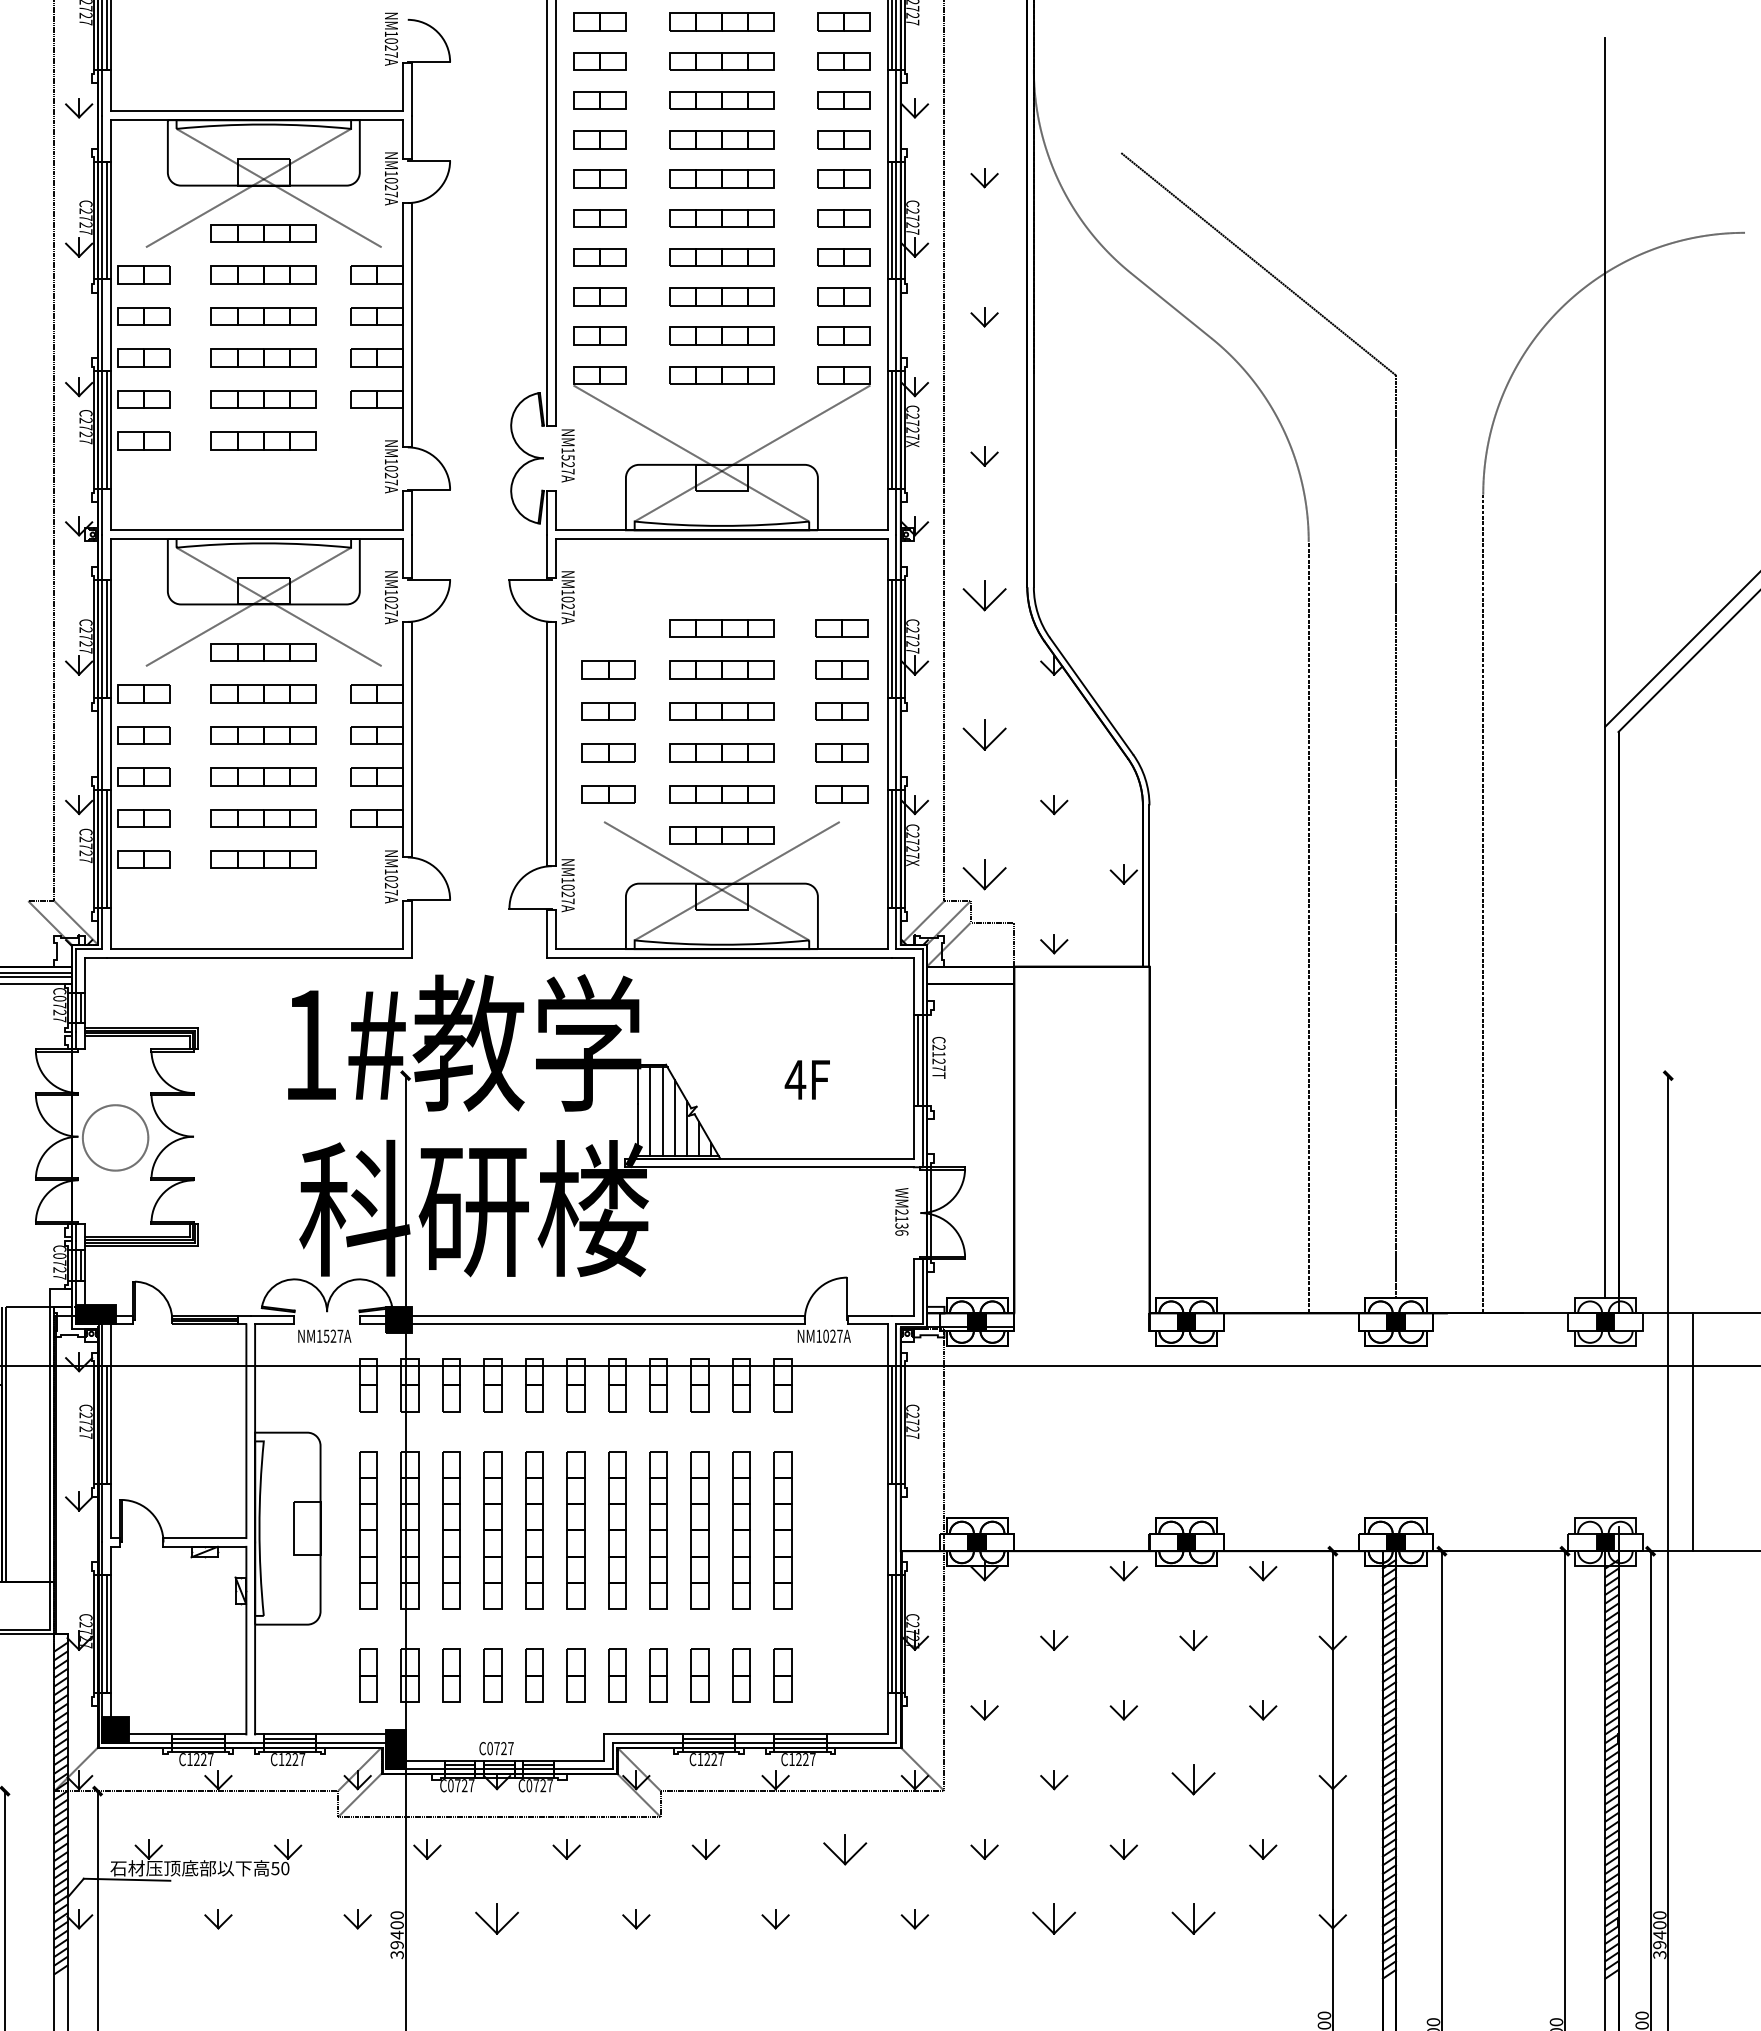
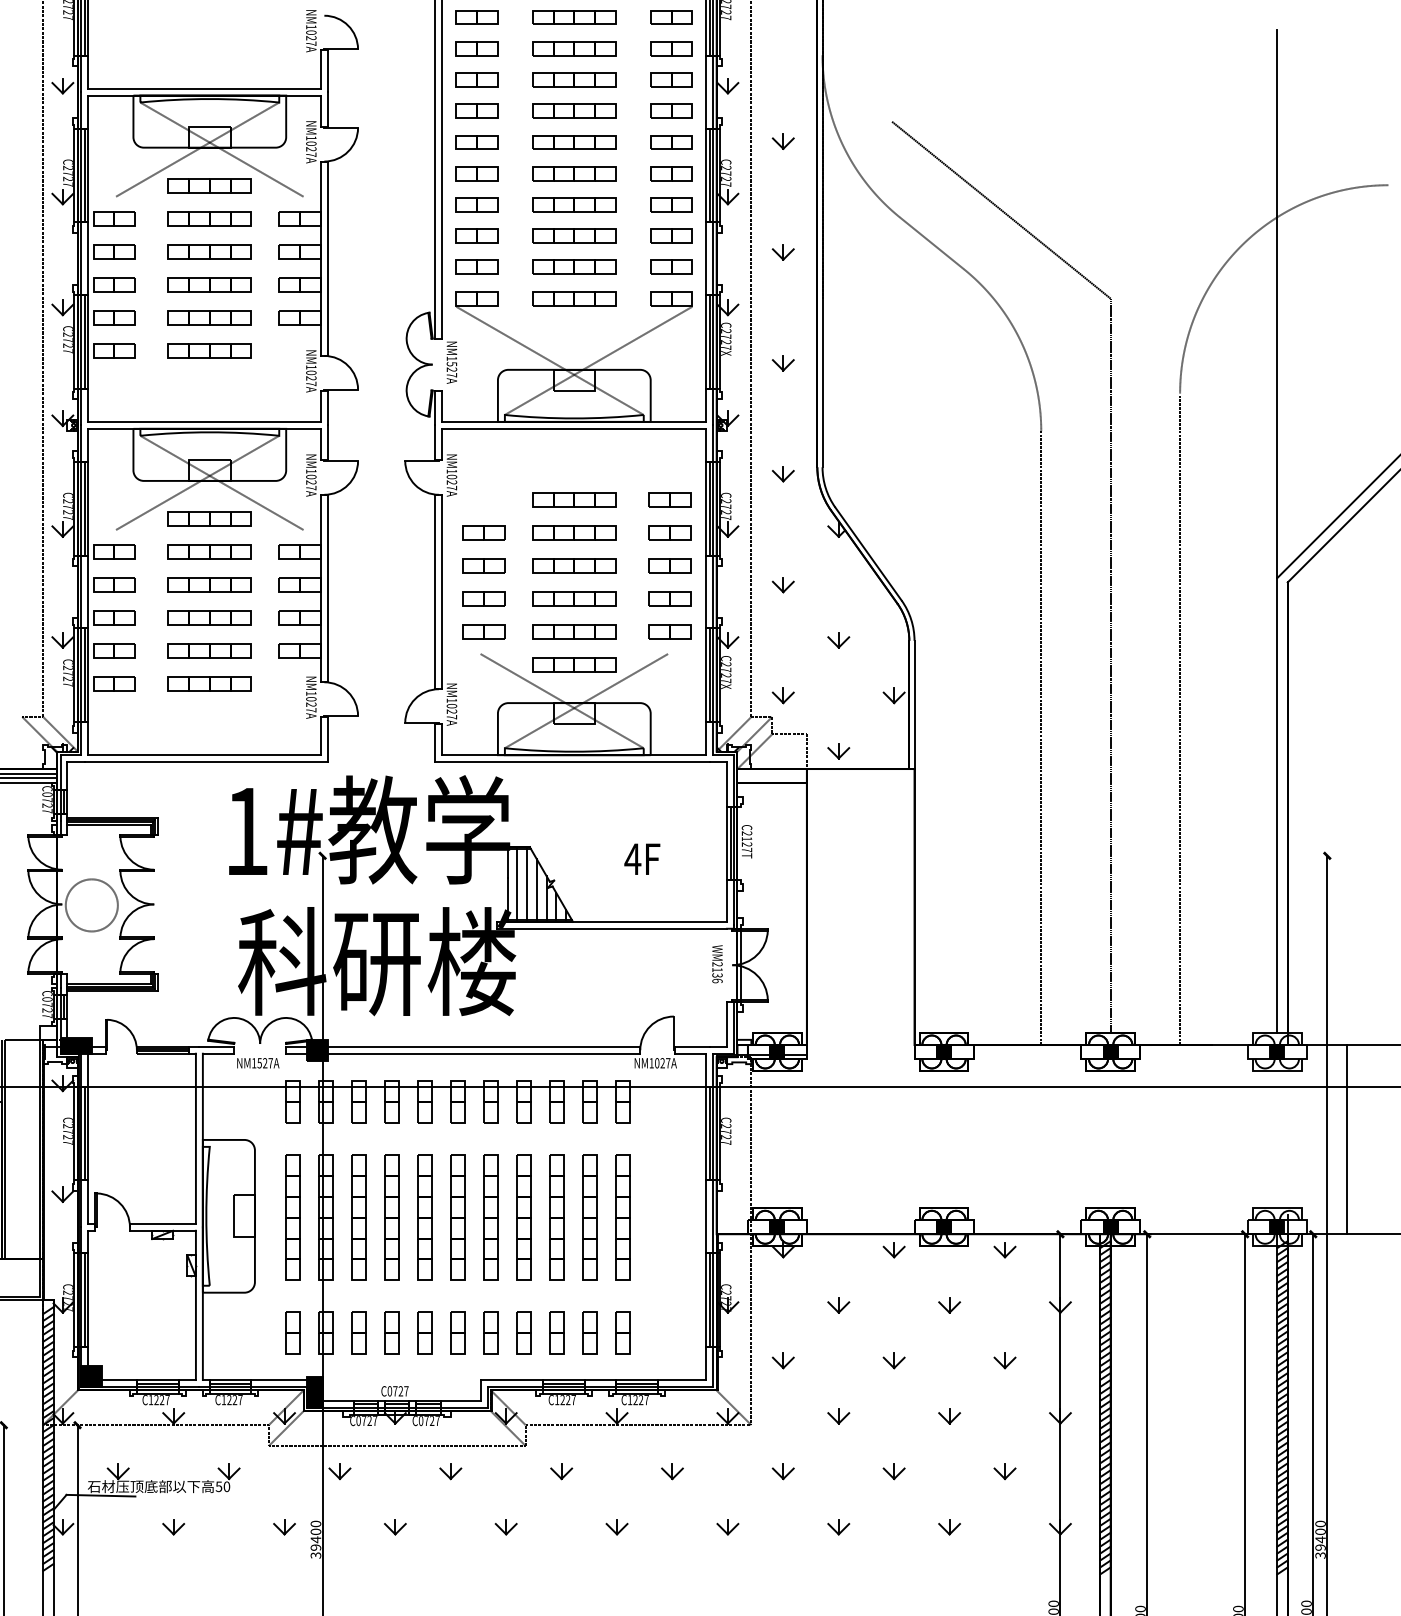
part: (984, 596) -> (783, 474), size x0.62
part: (984, 735) -> (783, 585), size x0.62
part: (984, 874) -> (783, 695), size x0.62
part: (1193, 1780) -> (949, 1416), size x0.62
part: (845, 1849) -> (672, 1471), size x0.62
part: (496, 1919) -> (394, 1527), size x0.62
part: (1054, 1919) -> (838, 1527), size x0.62
part: (1193, 1919) -> (949, 1527), size x0.62

